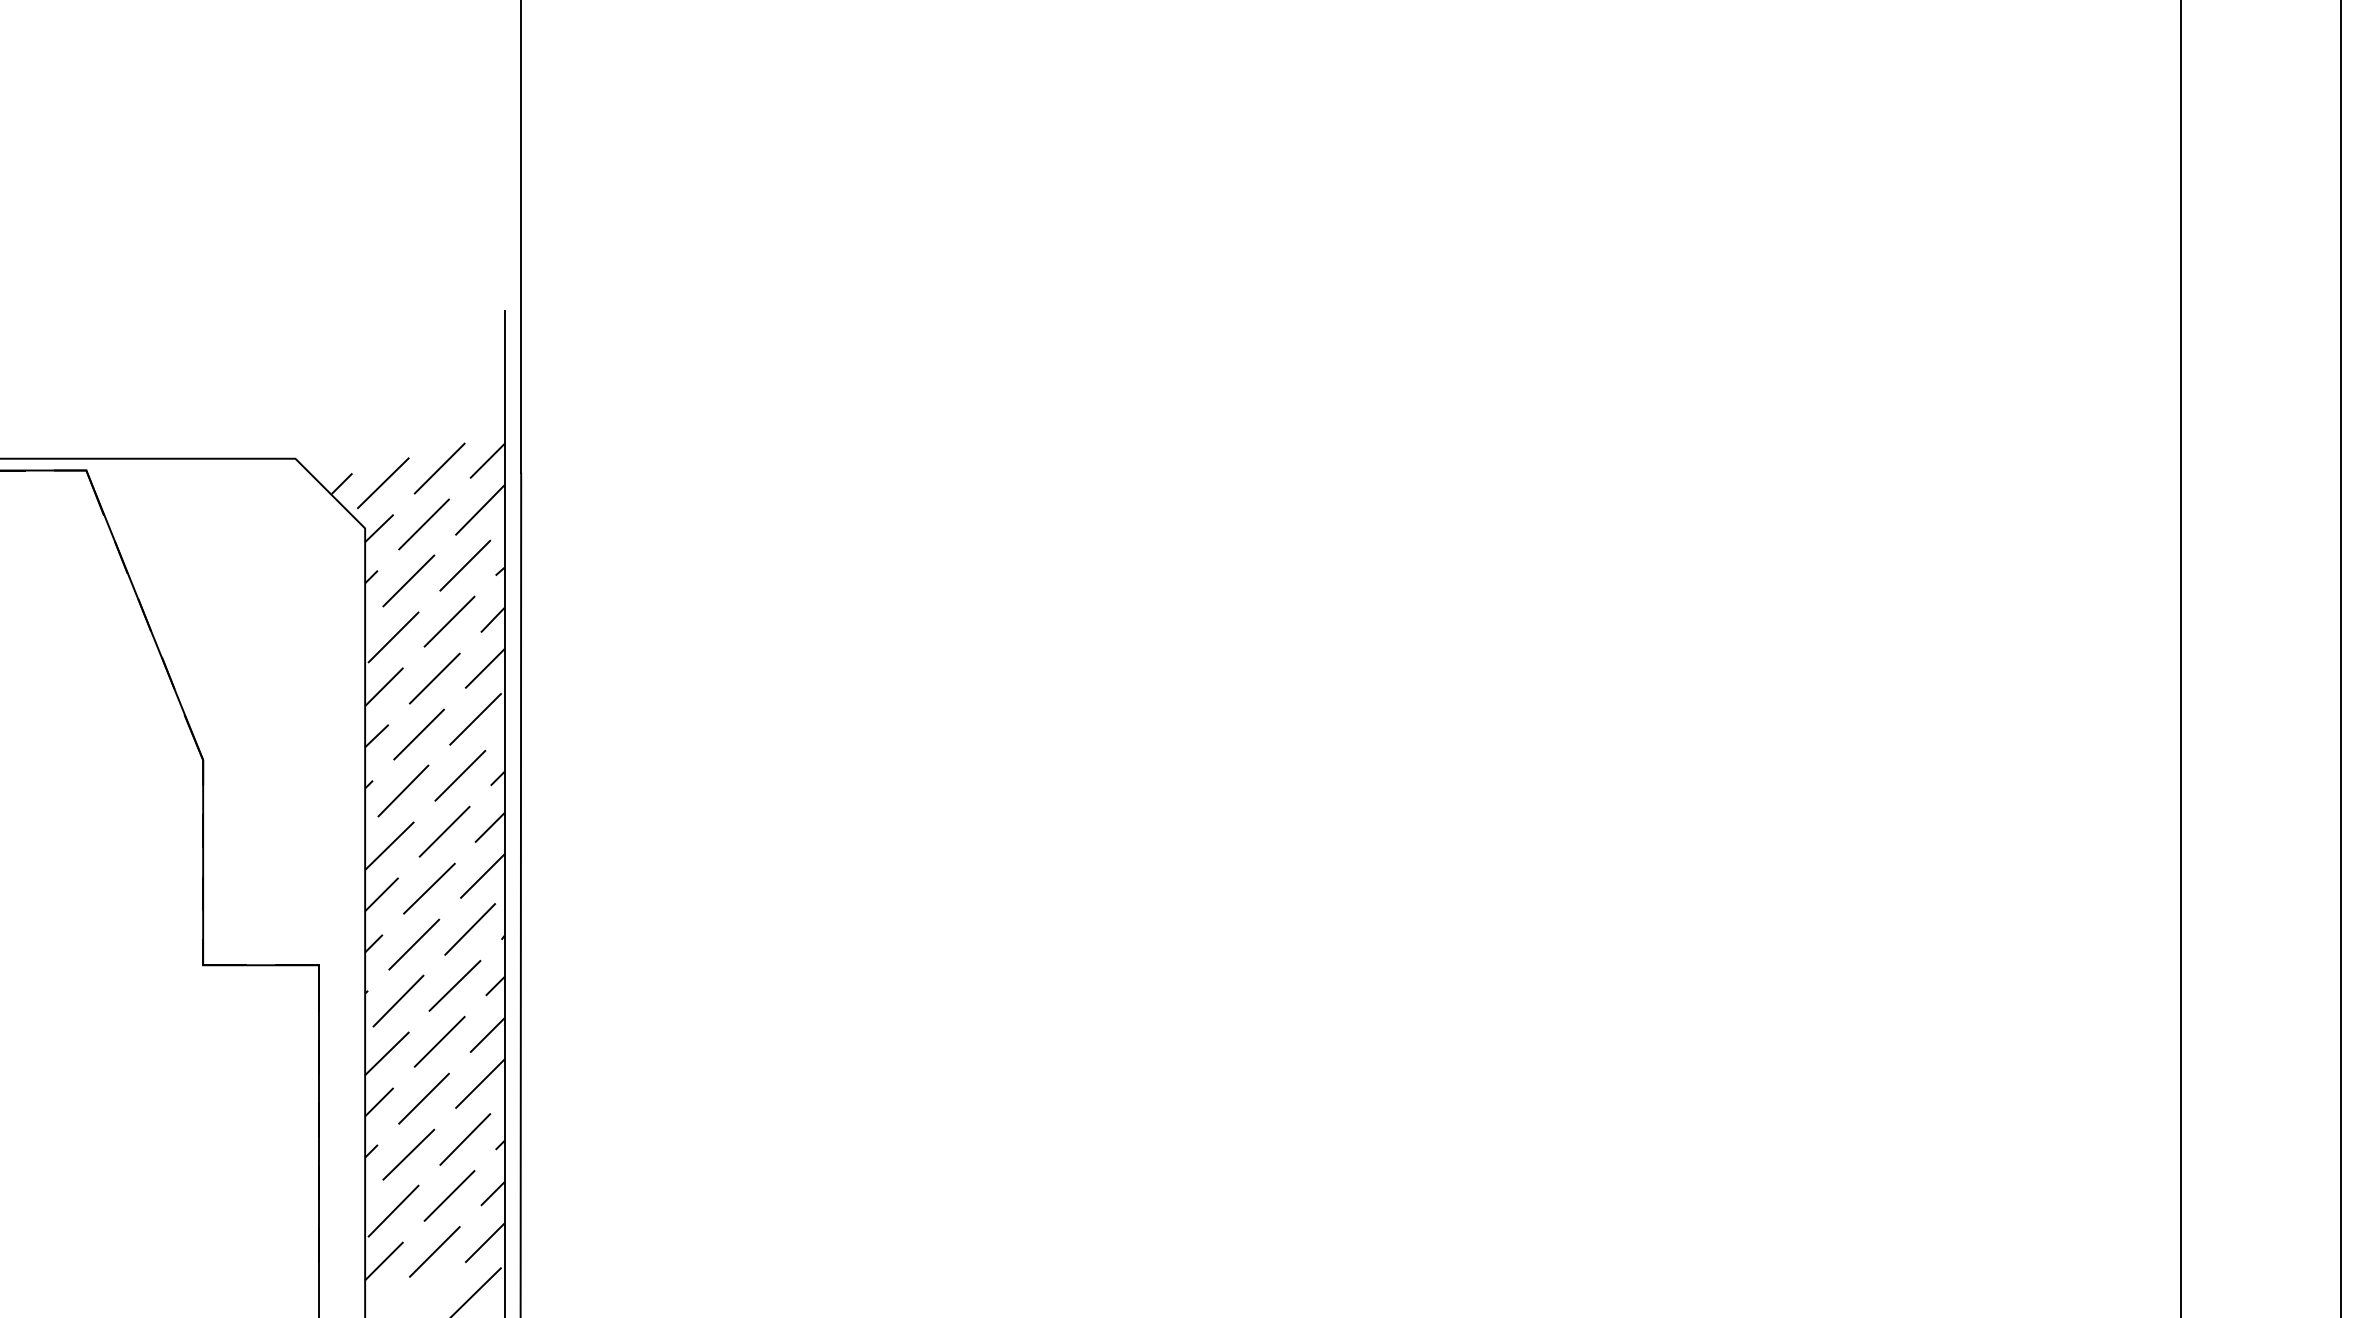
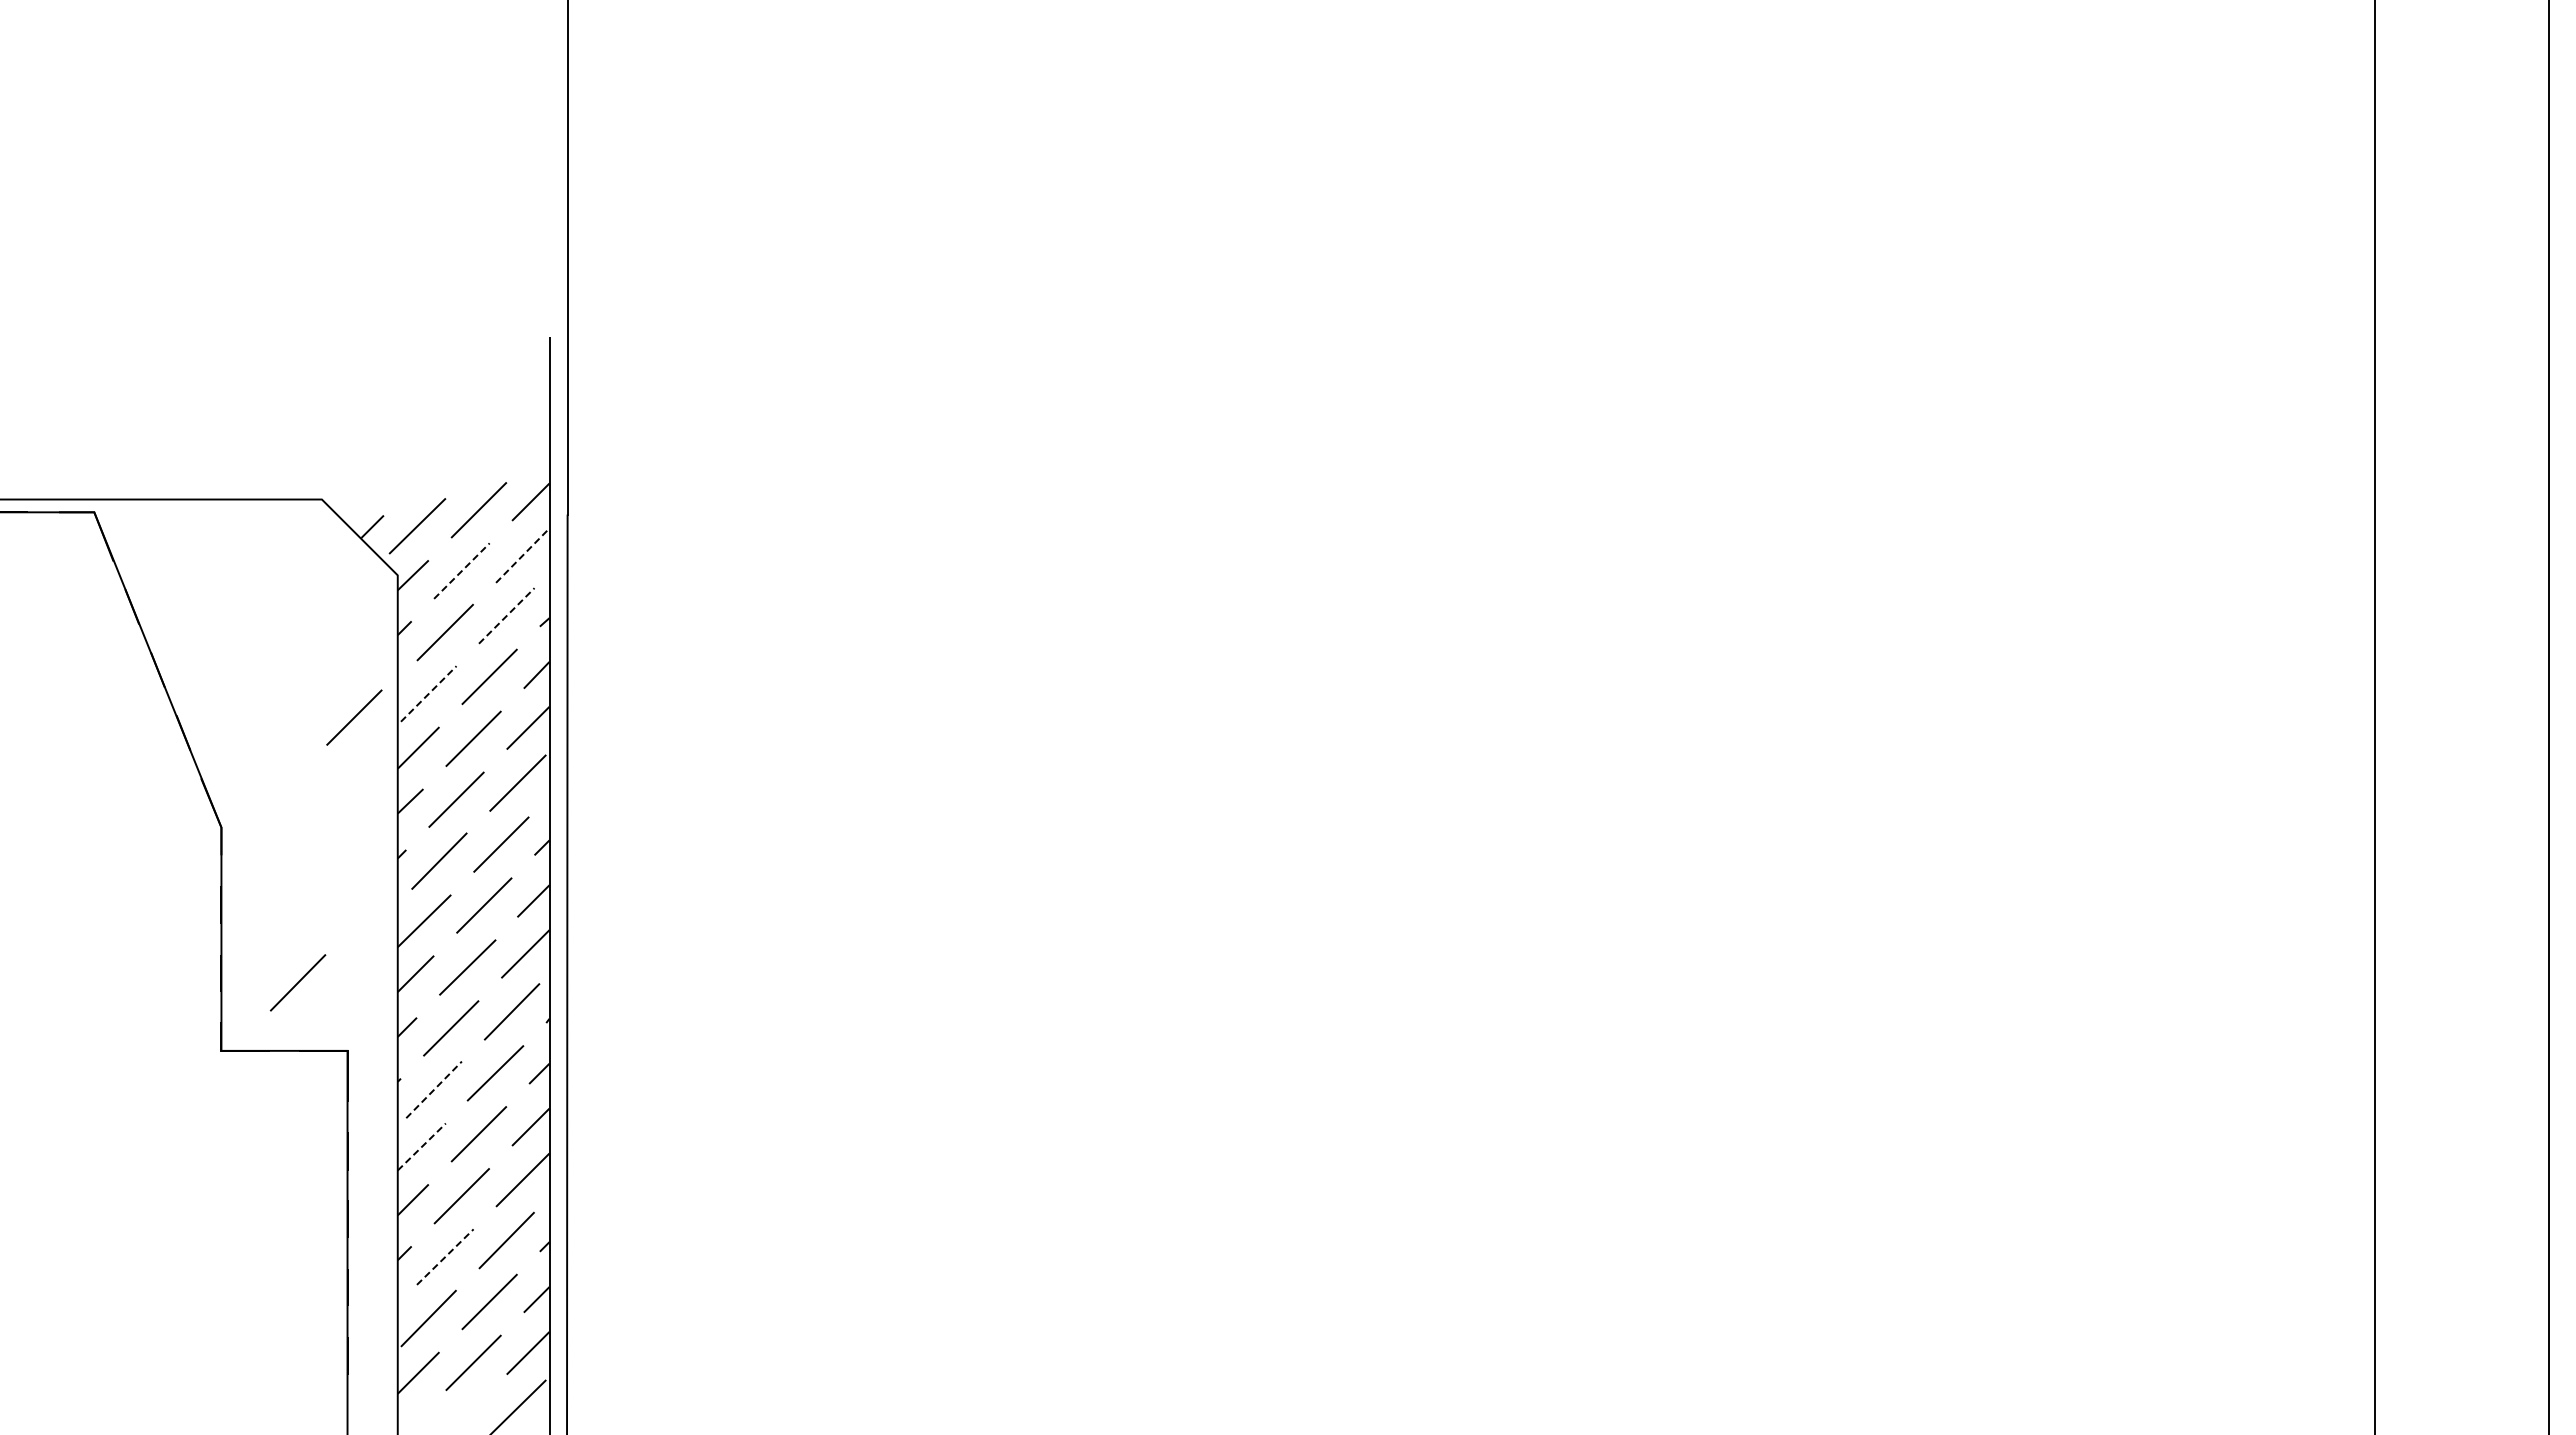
line: (480, 510) -> (523, 555), solid -> dashed
line: (424, 523) -> (462, 570), solid -> dashed
line: (465, 565) -> (507, 615), solid -> dashed
line: (394, 636) -> (429, 693), solid -> dashed
line: (325, 659) -> (354, 717), added
line: (273, 902) -> (297, 982), added
line: (398, 1000) -> (434, 1089), solid -> dashed
line: (386, 1054) -> (421, 1147), solid -> dashed
line: (408, 1155) -> (445, 1257), solid -> dashed

